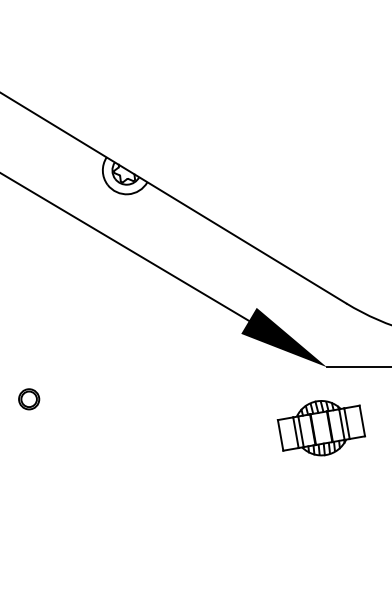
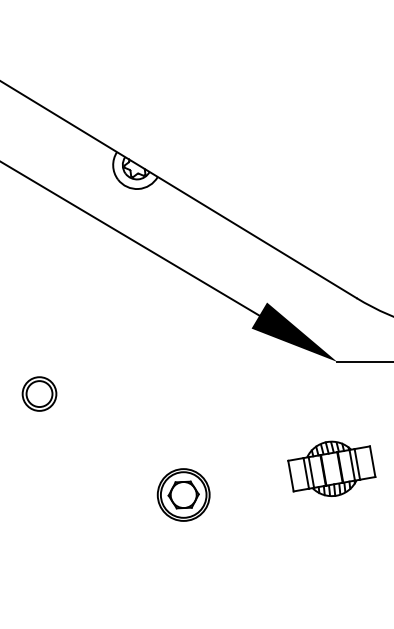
part: (29, 398) -> (39, 393), size x1.67
part: (321, 427) -> (331, 468), moved
part: (173, 499) -> (183, 494), added

